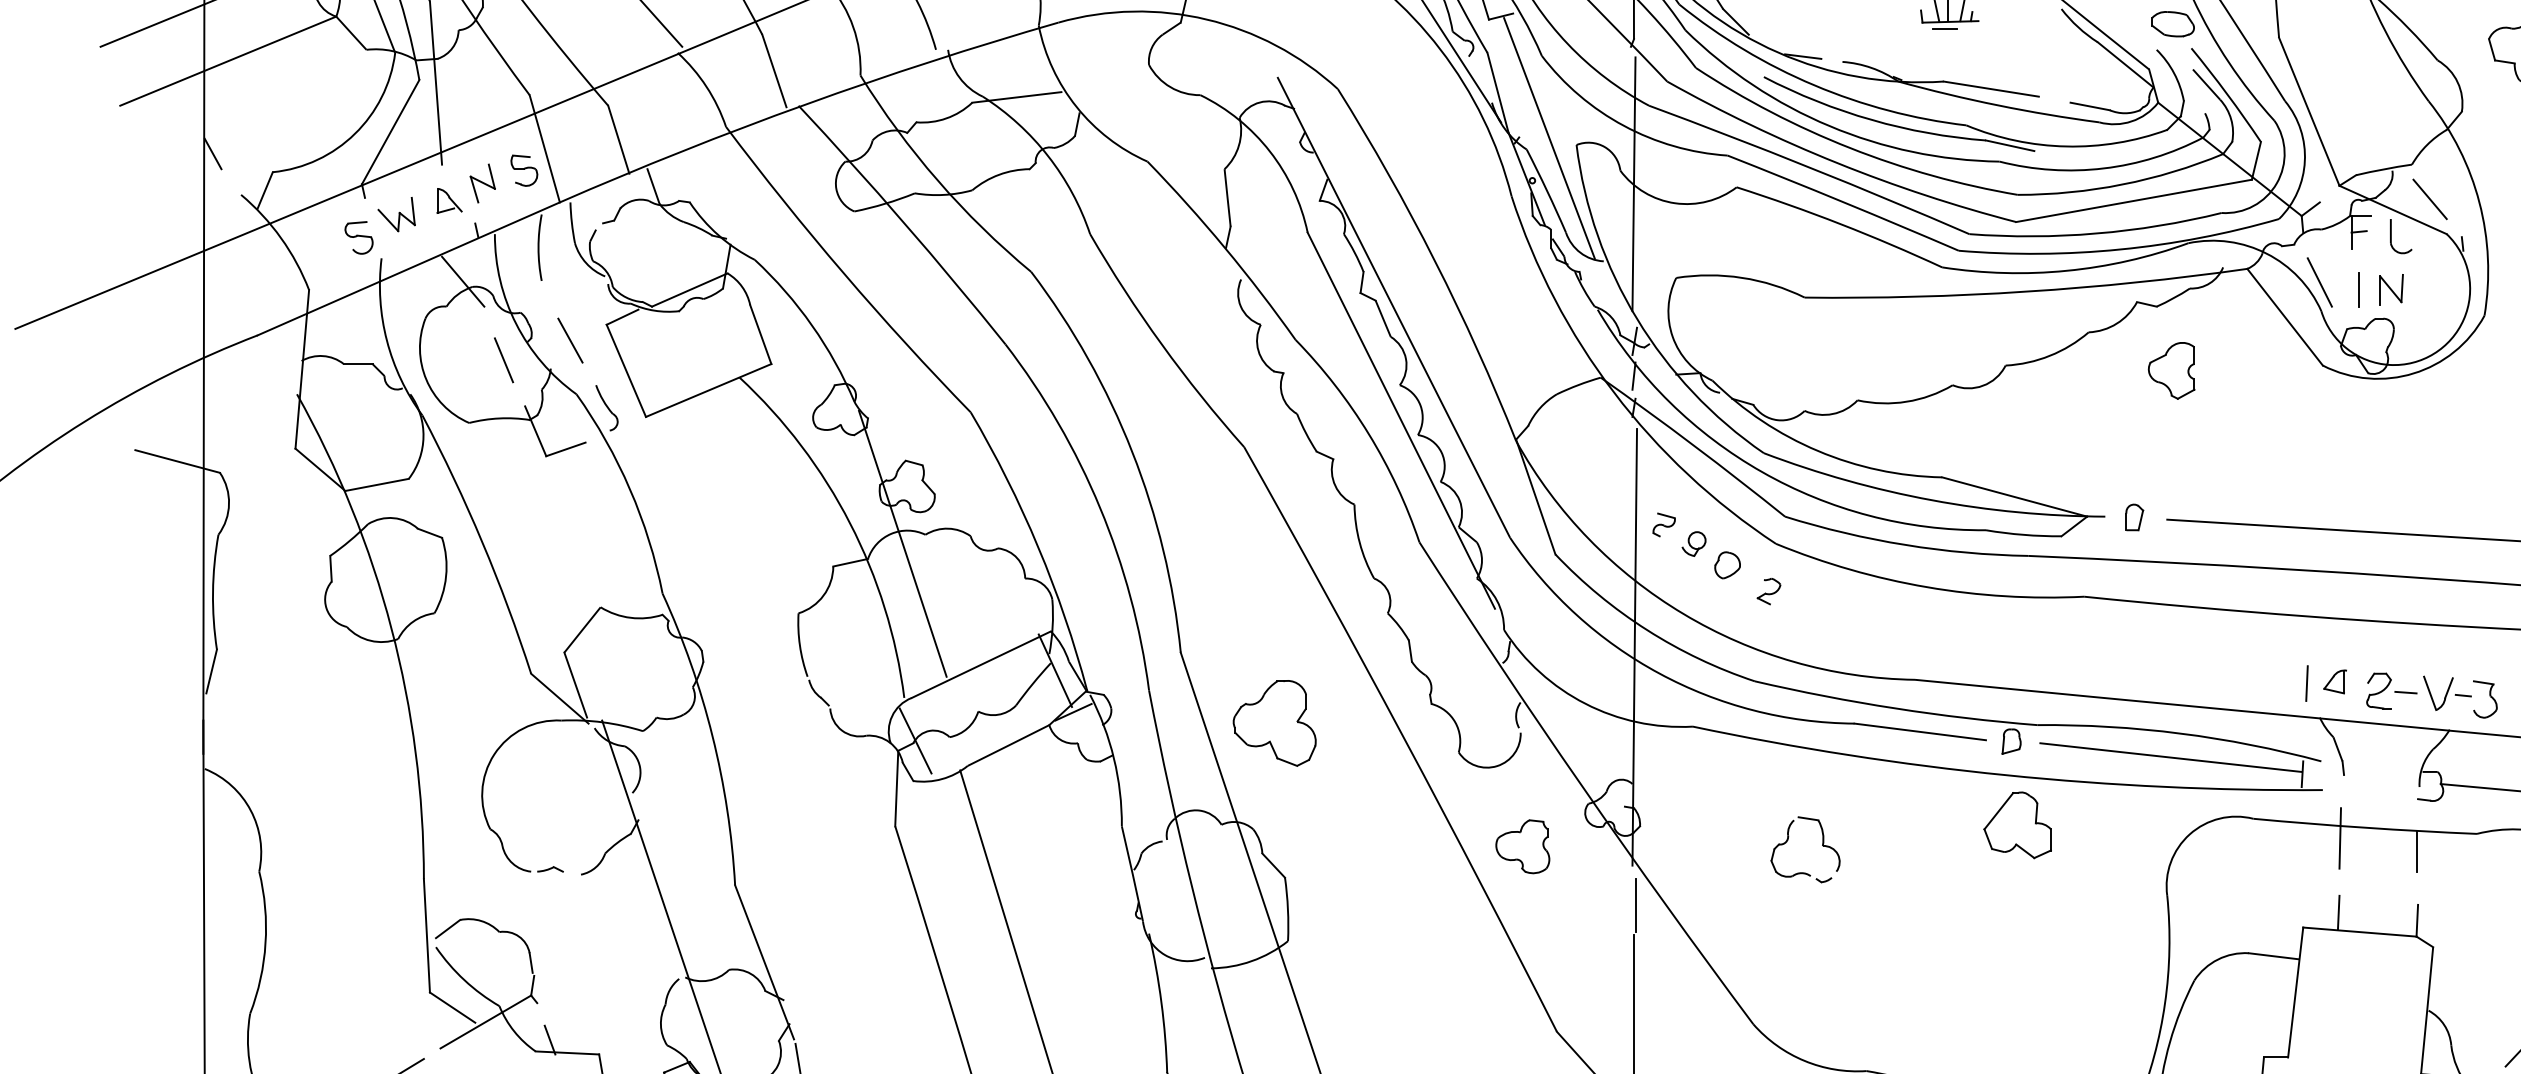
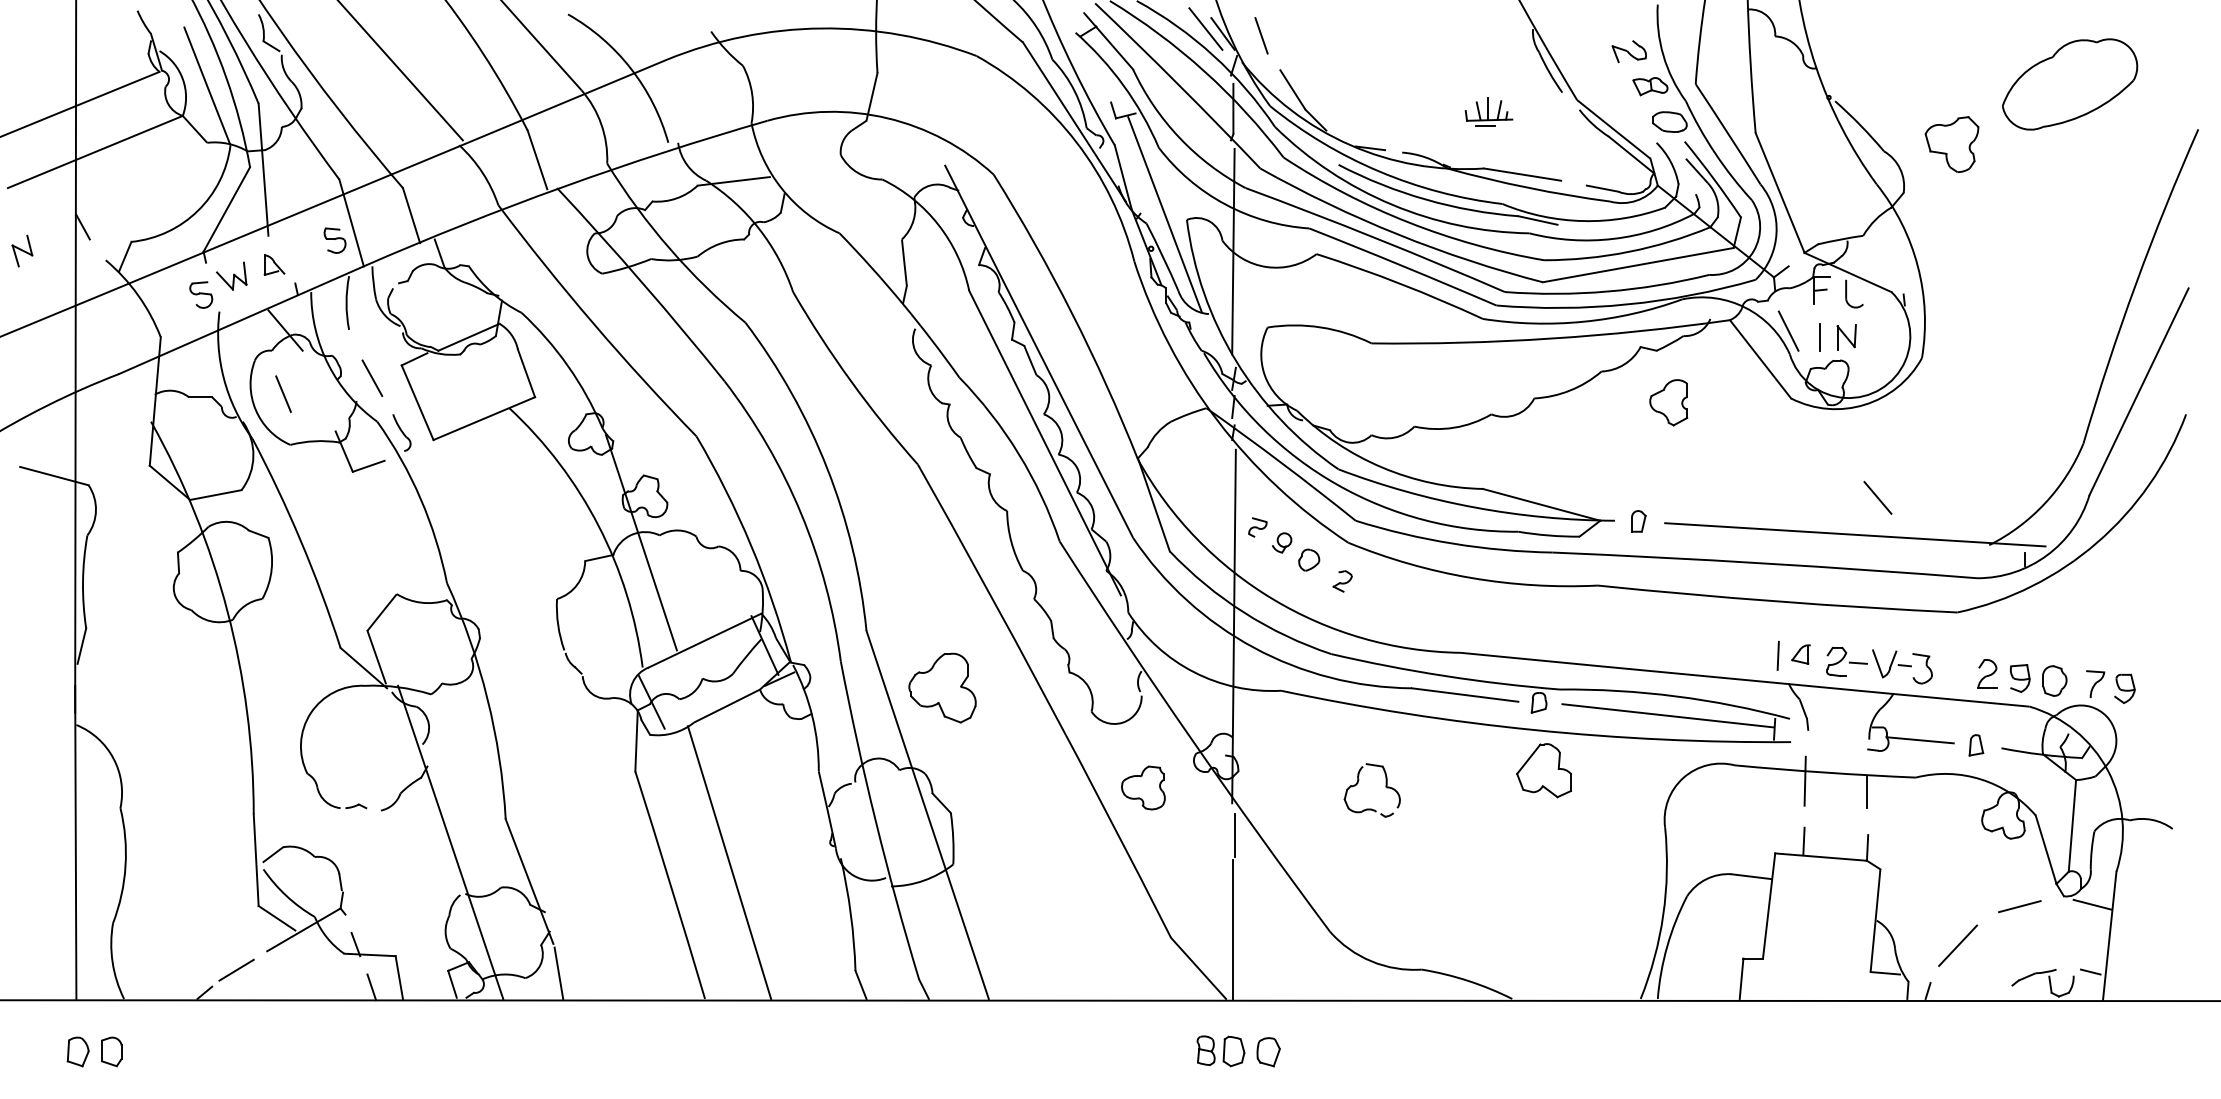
part: (482, 182) -> (22, 250), moved
line: (2429, 198) -> (1877, 497), moved
line: (503, 359) -> (283, 393), moved

